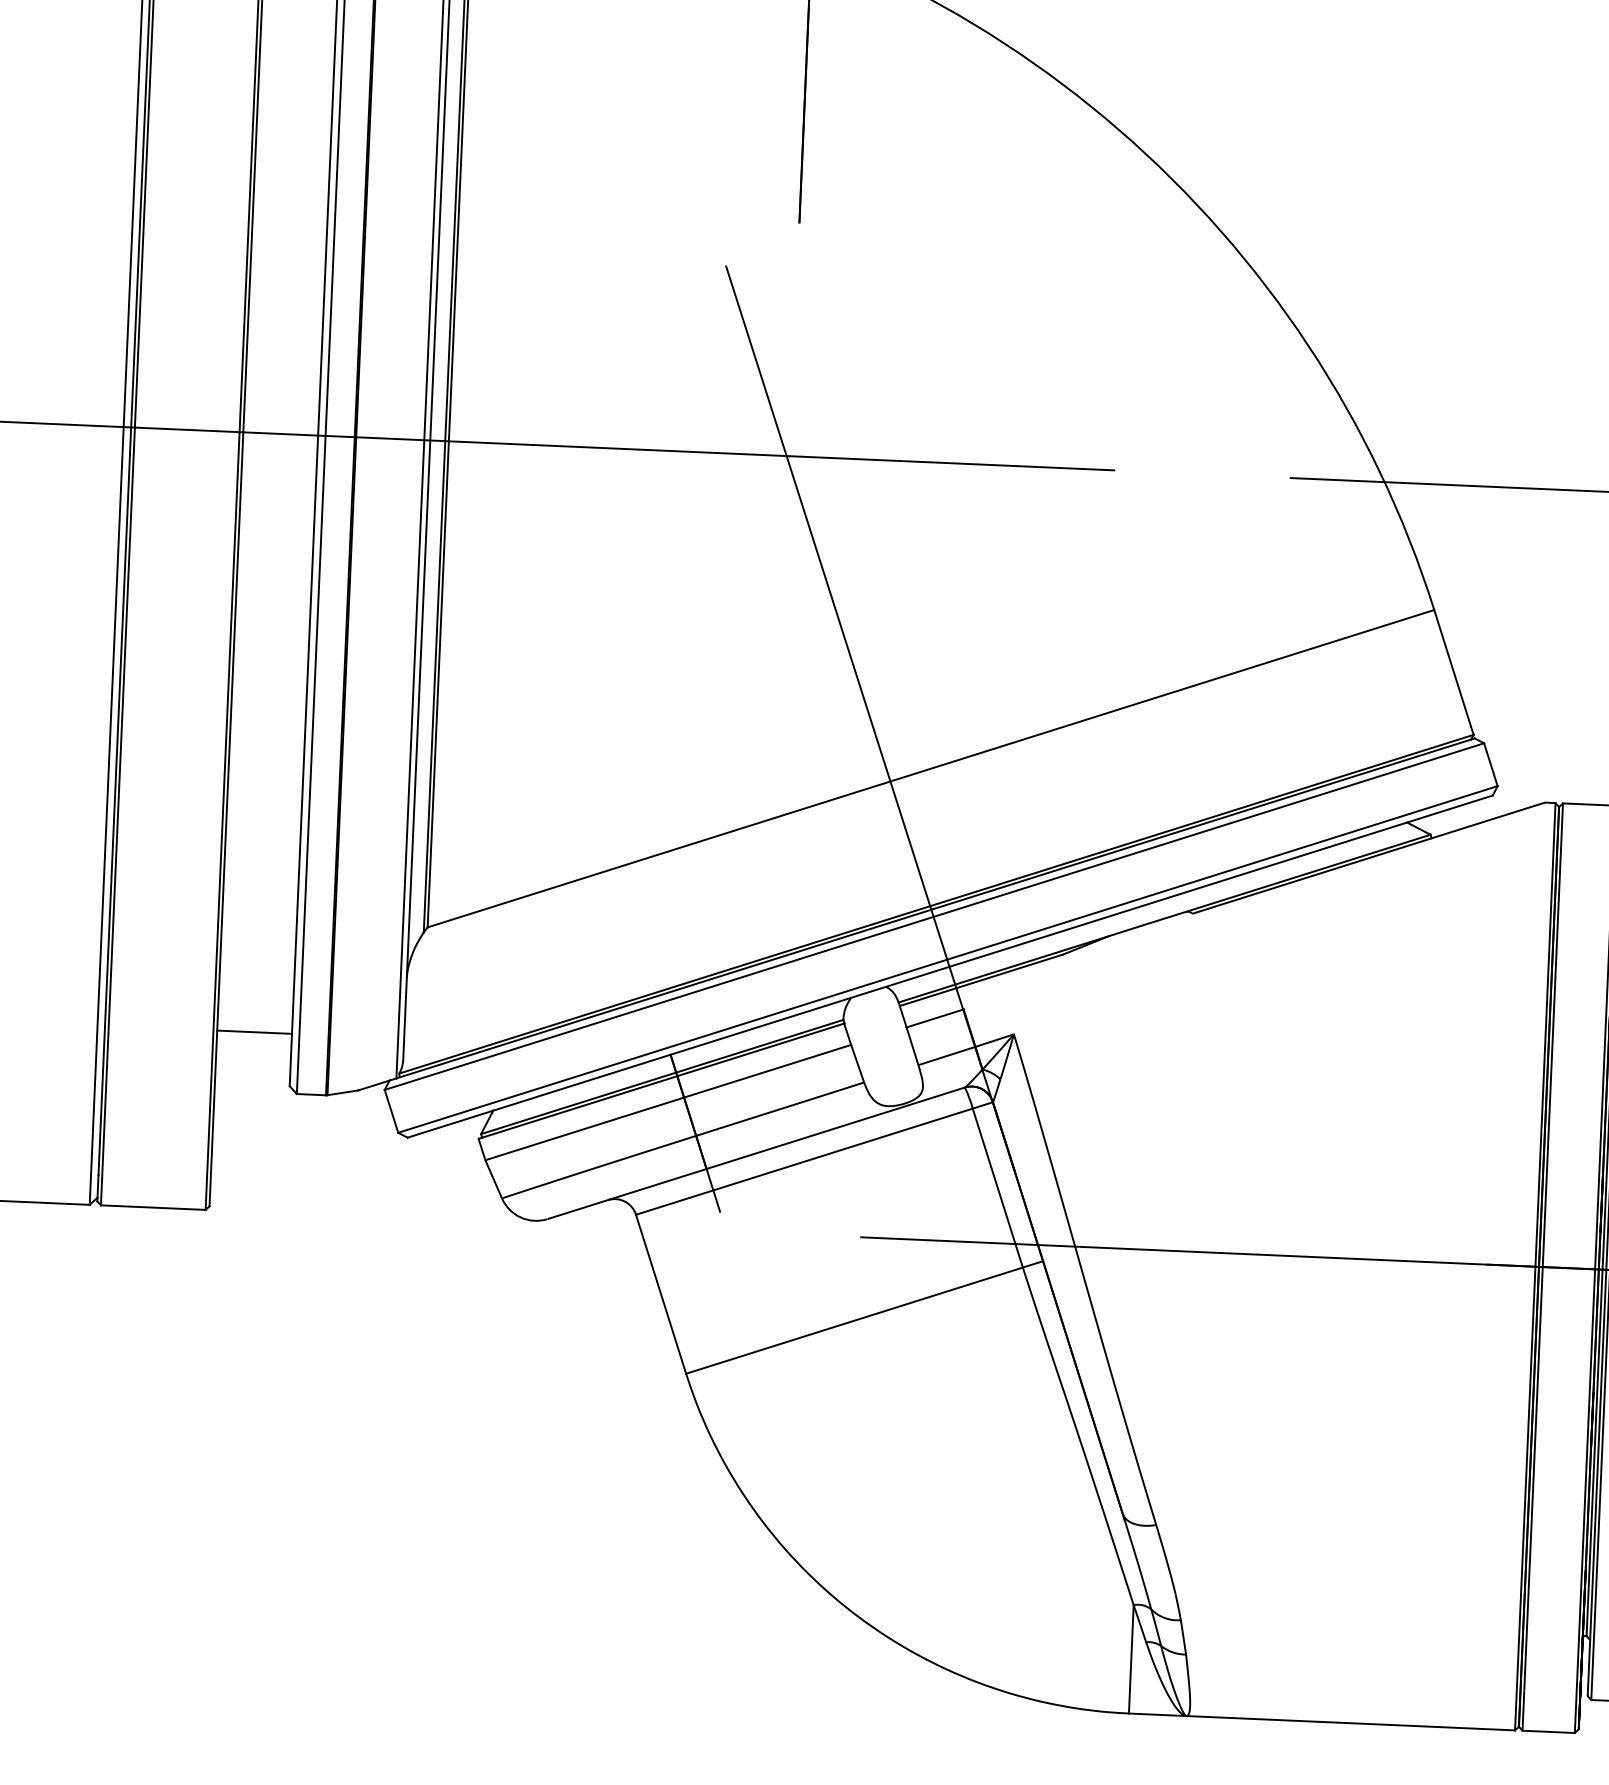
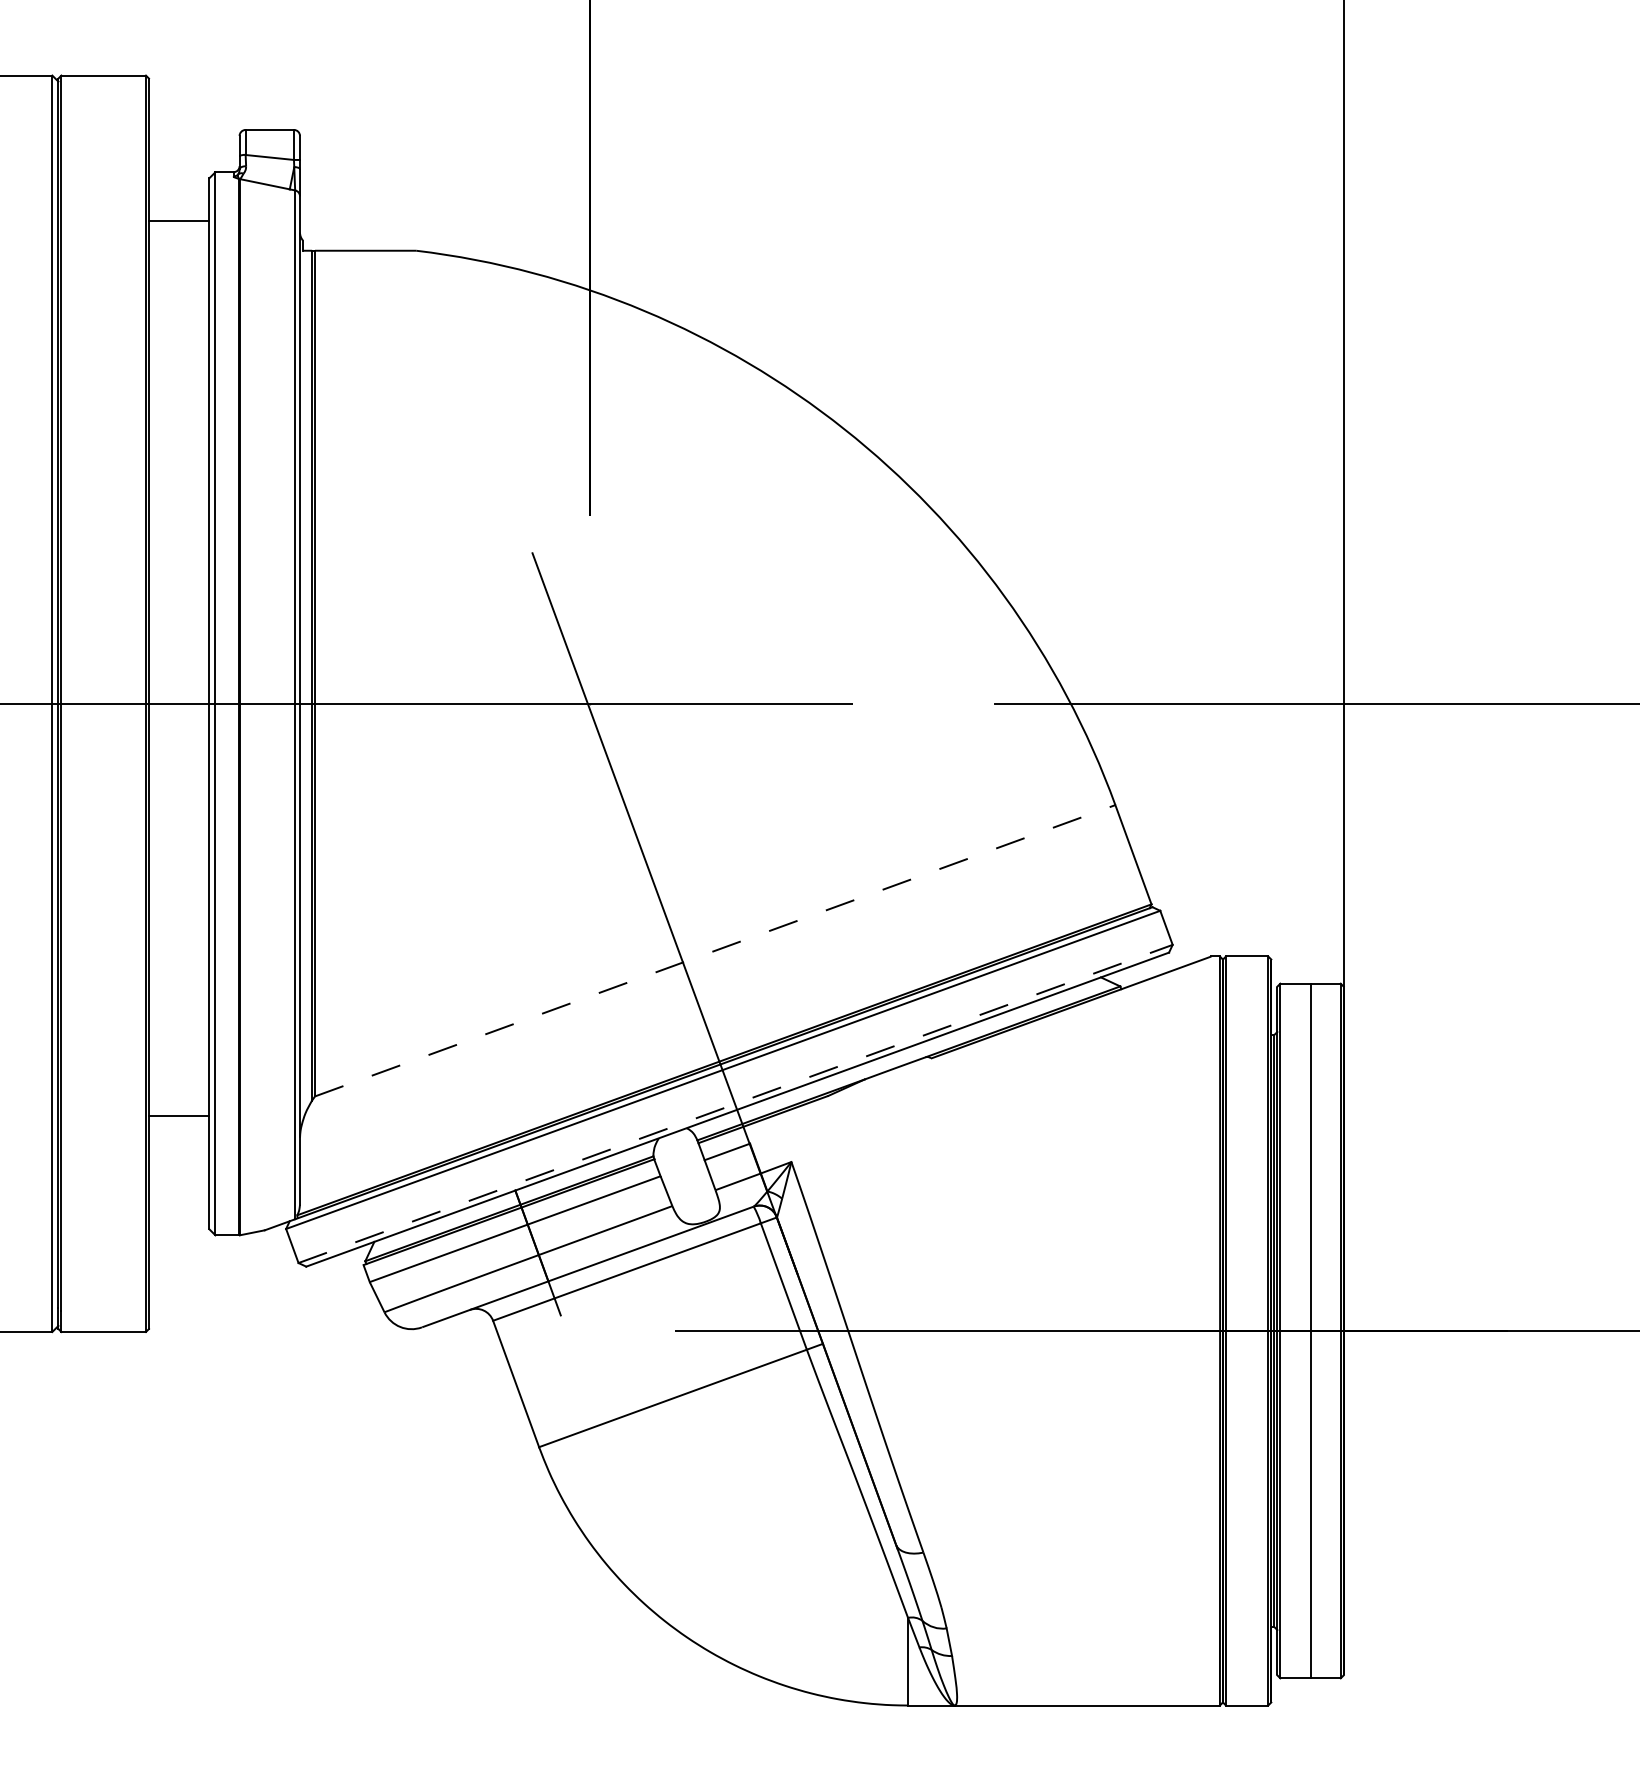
line: (931, 768) -> (715, 950), solid -> dashed
line: (949, 958) -> (736, 1103), solid -> dashed
line: (254, 1032) -> (179, 1116), moved

